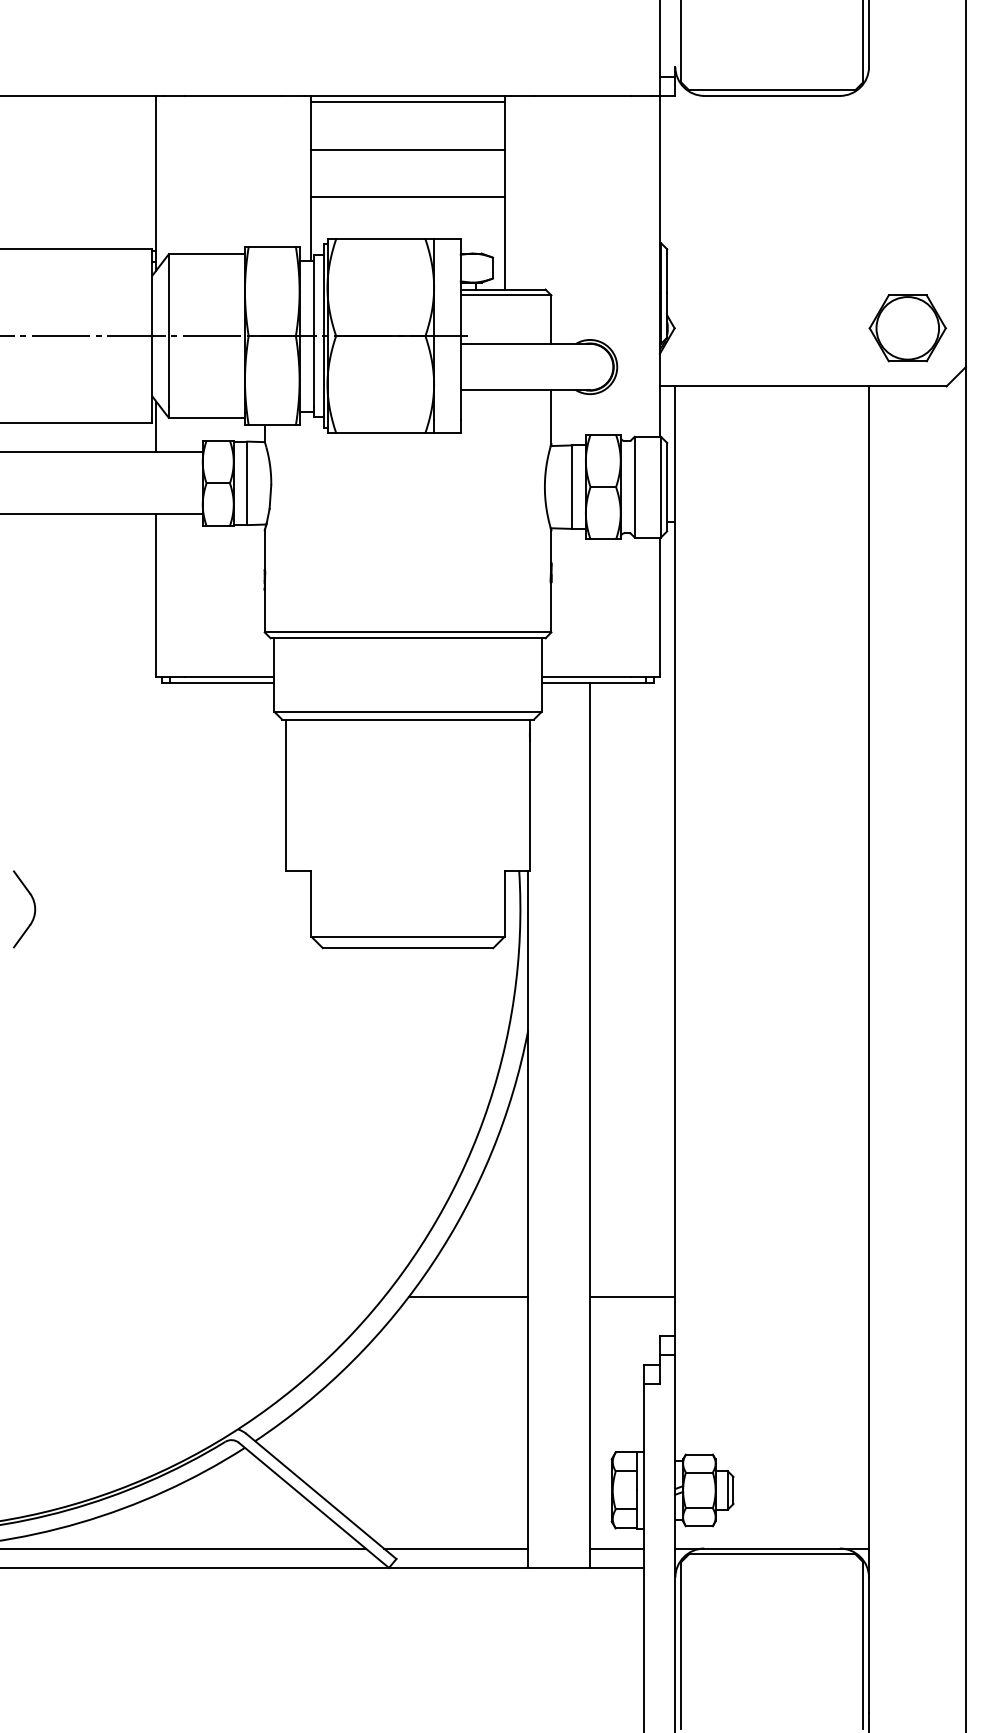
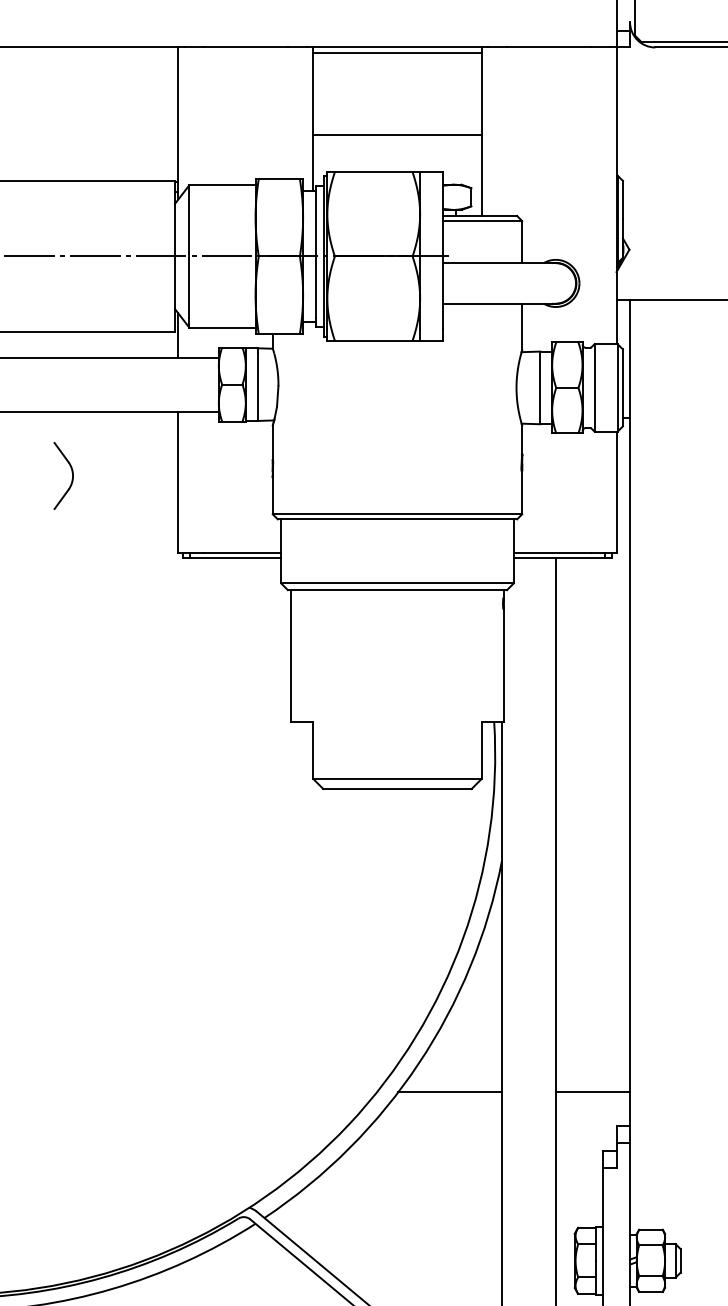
line: (407, 150) -> (396, 94), removed
part: (34, 909) -> (72, 476), moved

